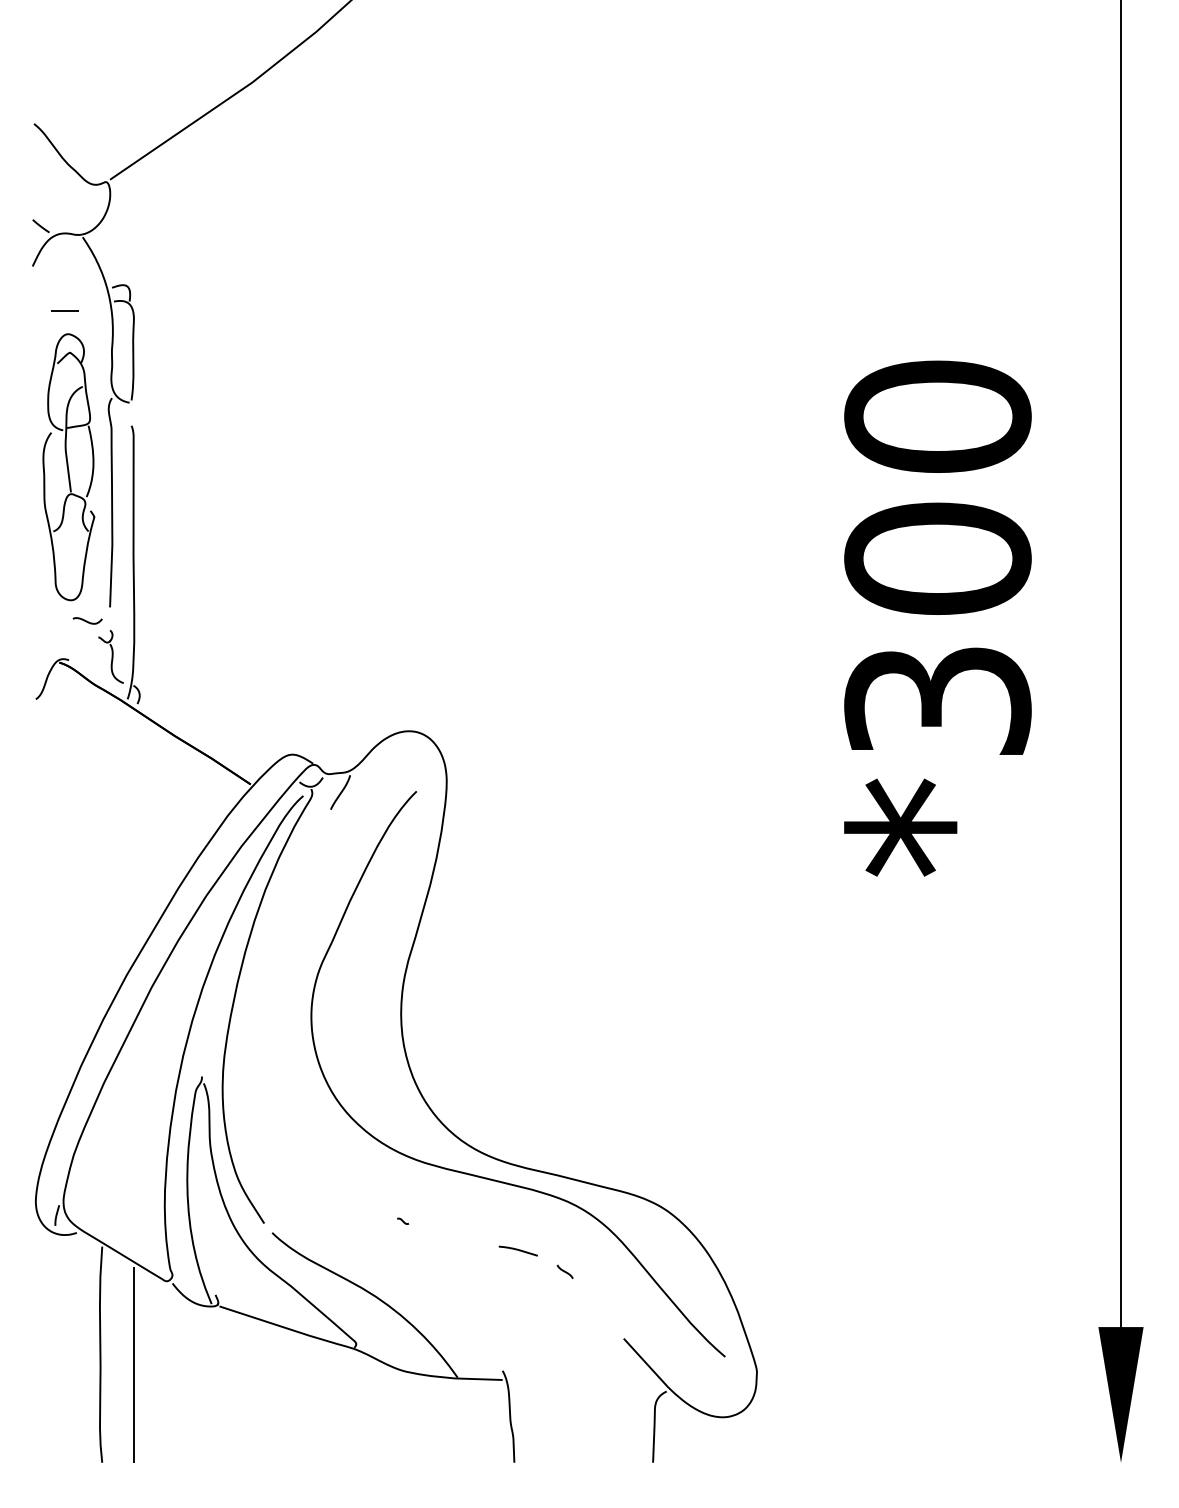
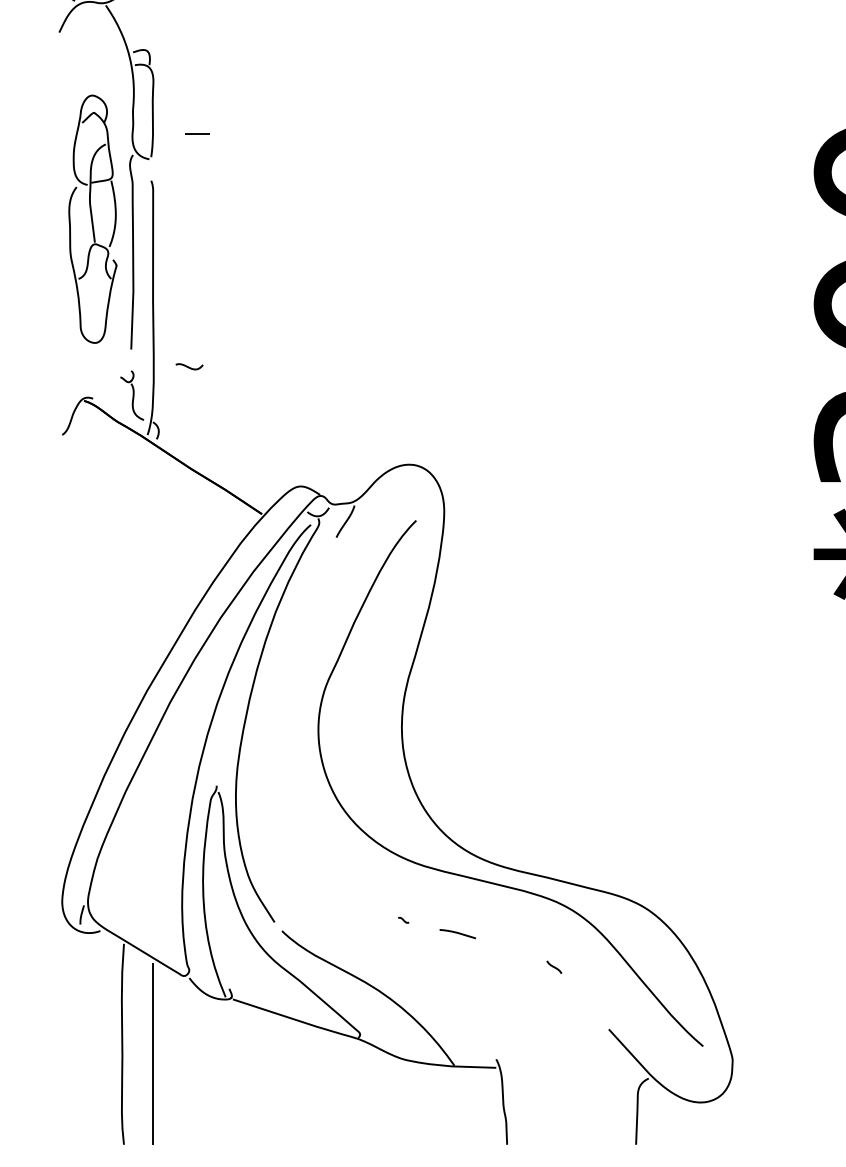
line: (64, 310) -> (196, 133), moved
curve: (86, 620) -> (188, 366), moved
curve: (517, 1250) -> (457, 933), moved

